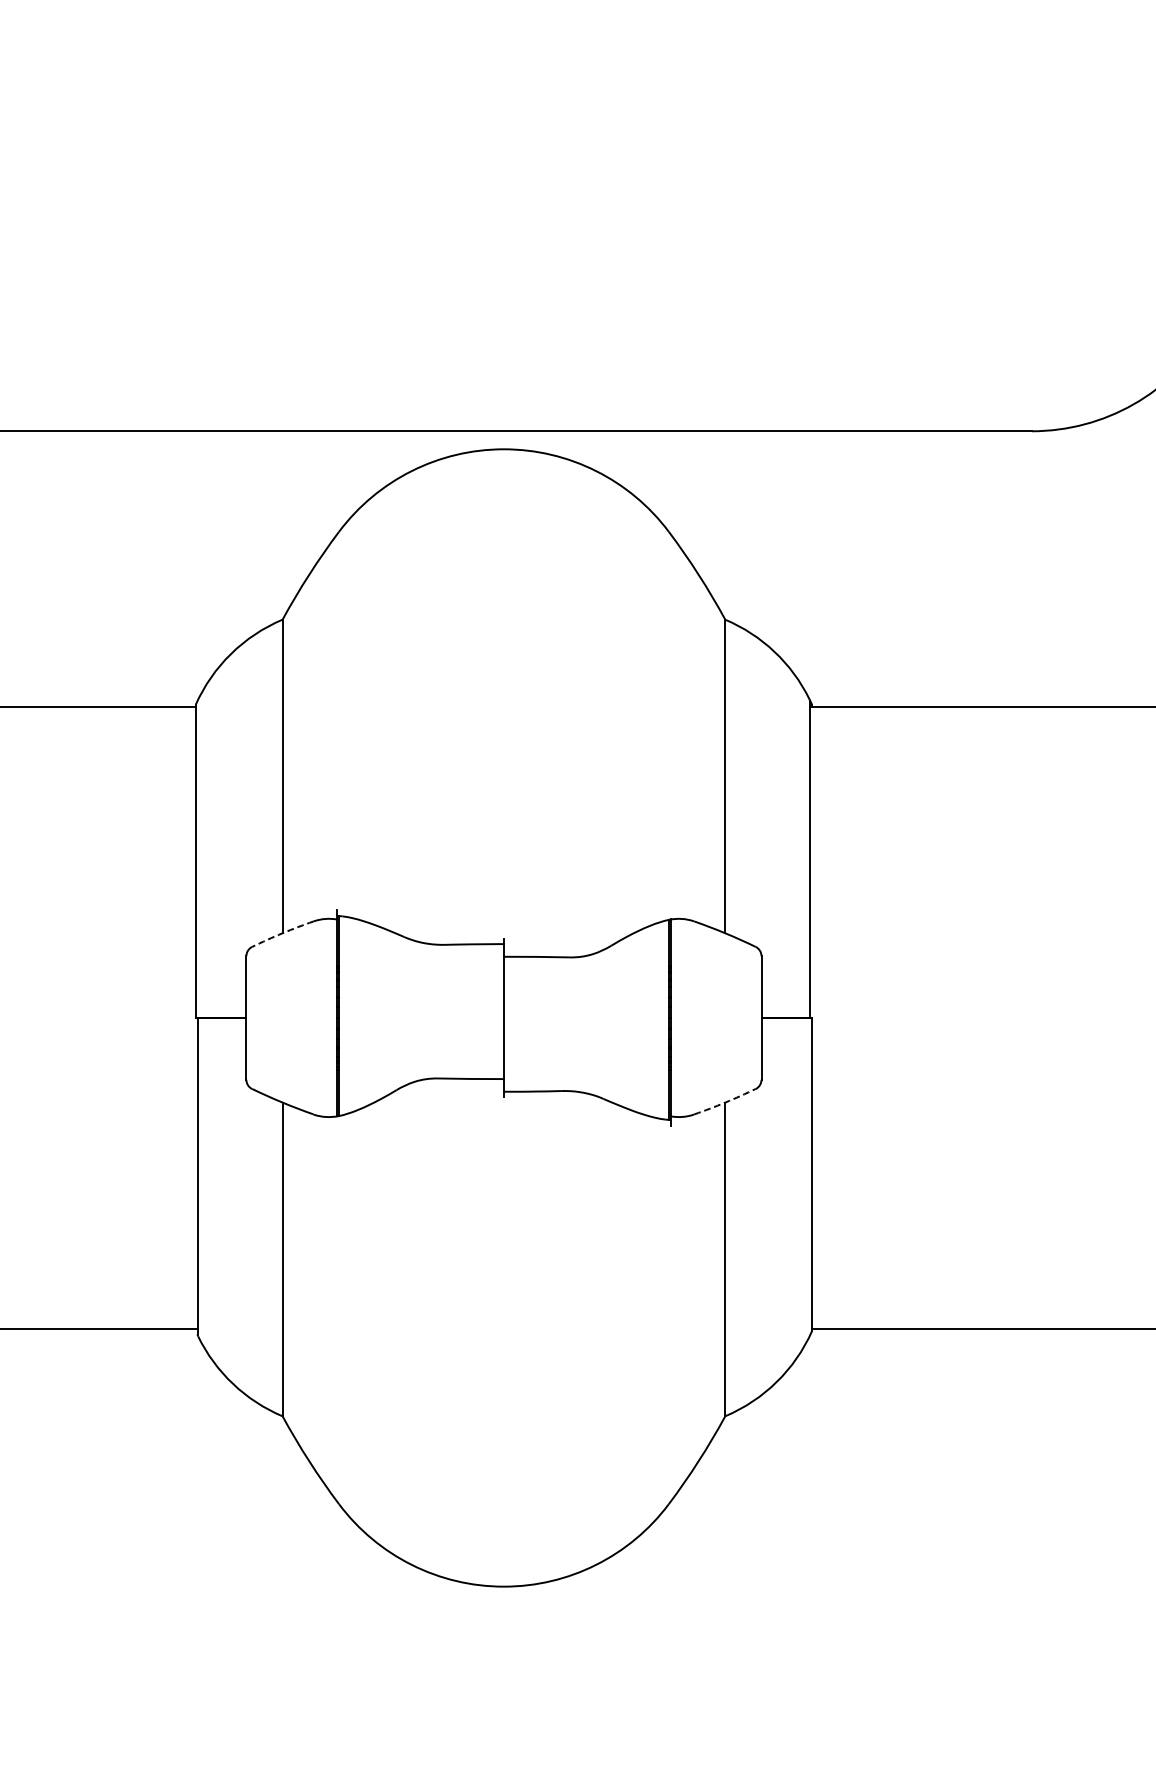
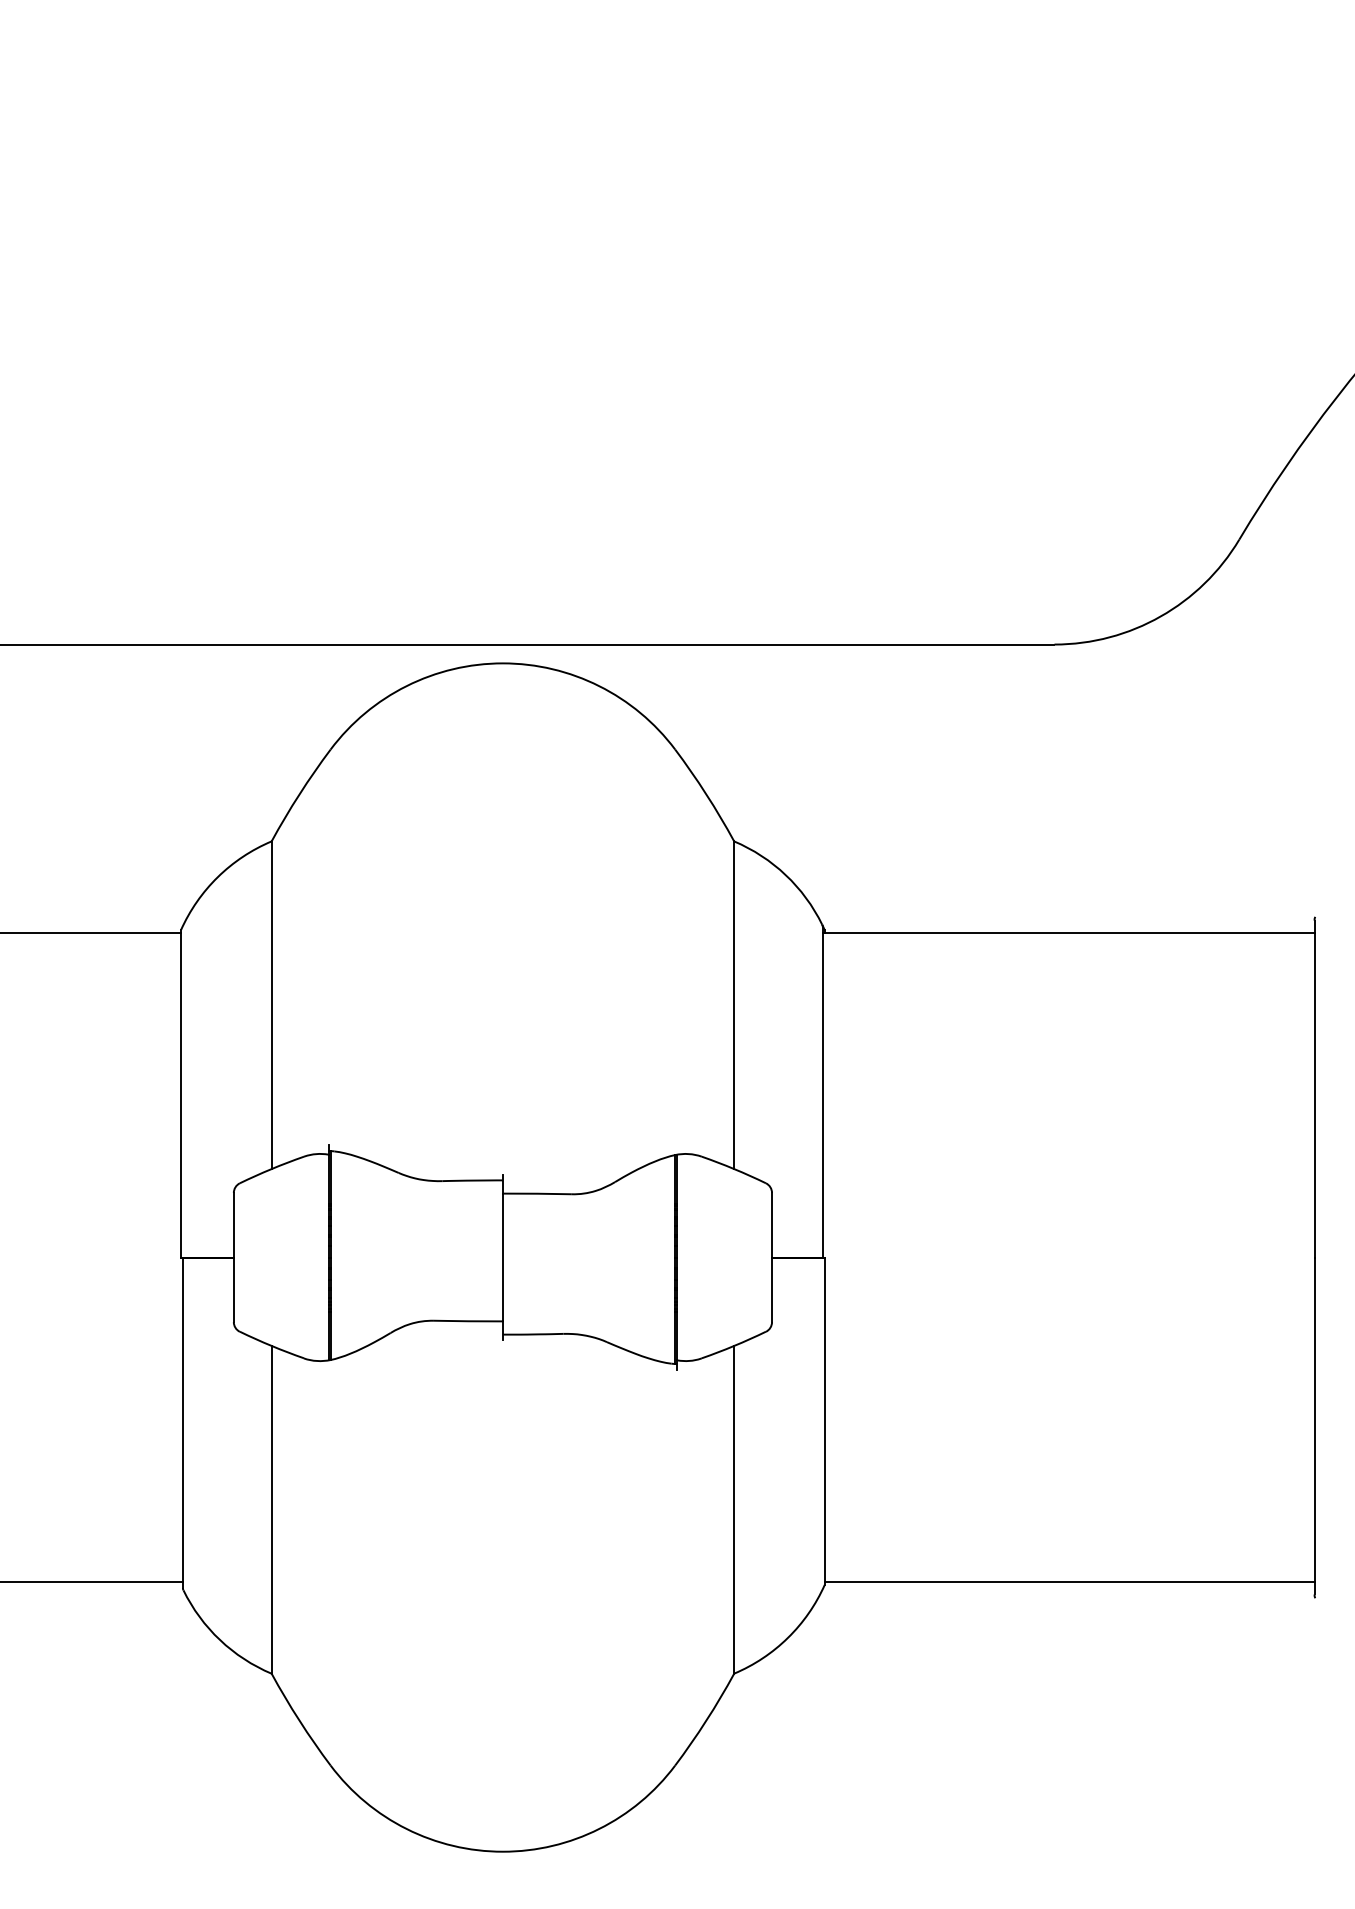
arc: (282, 933) -> (271, 1169), dashed -> solid
arc: (725, 1102) -> (734, 1345), dashed -> solid

